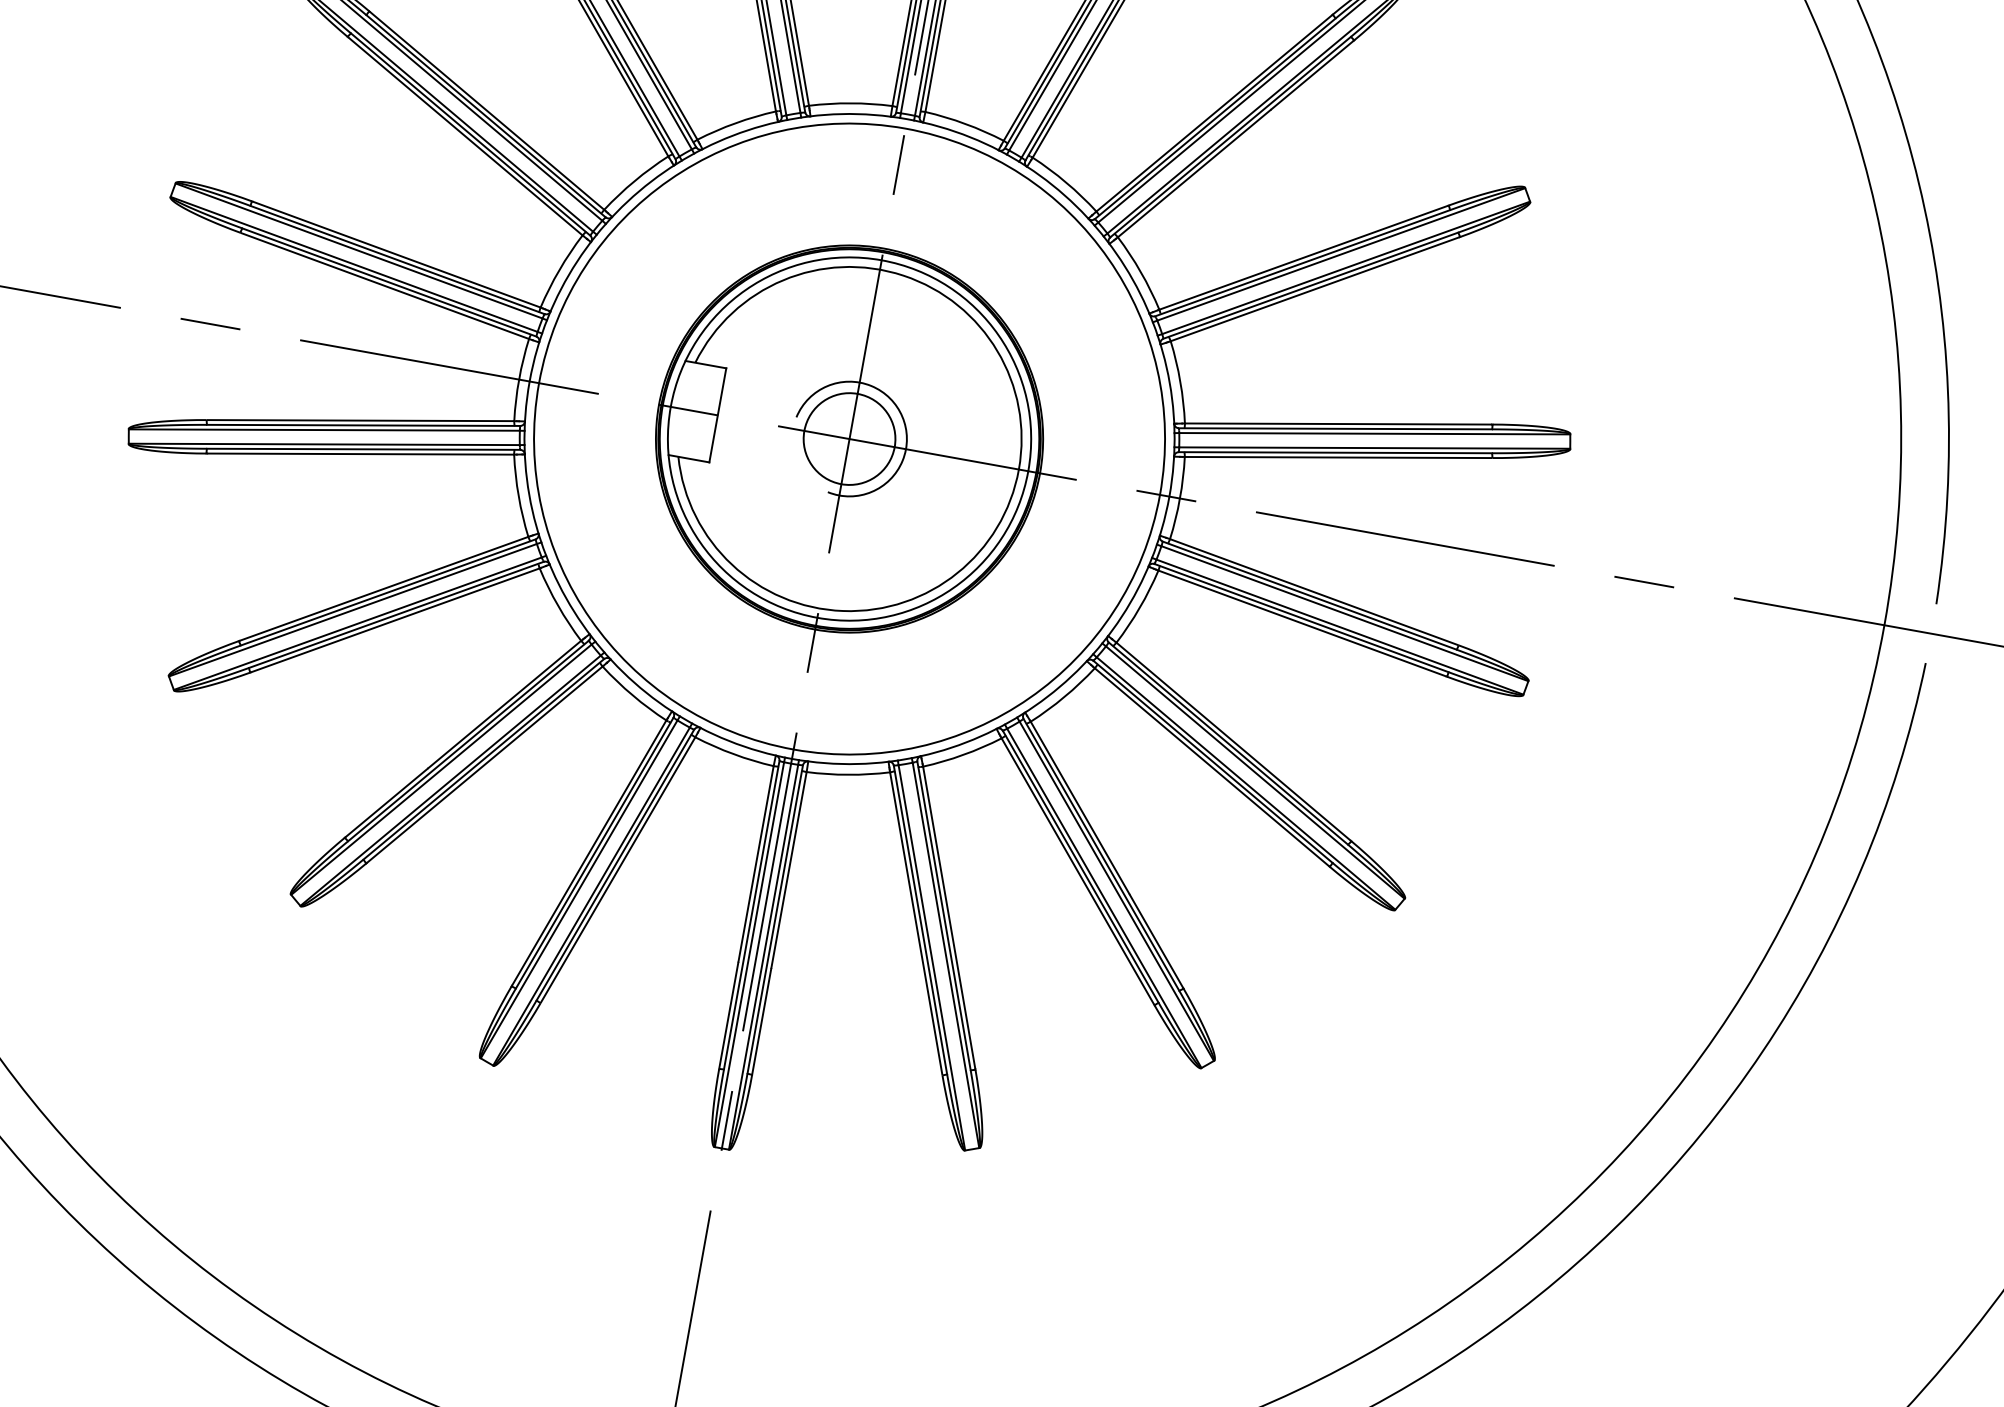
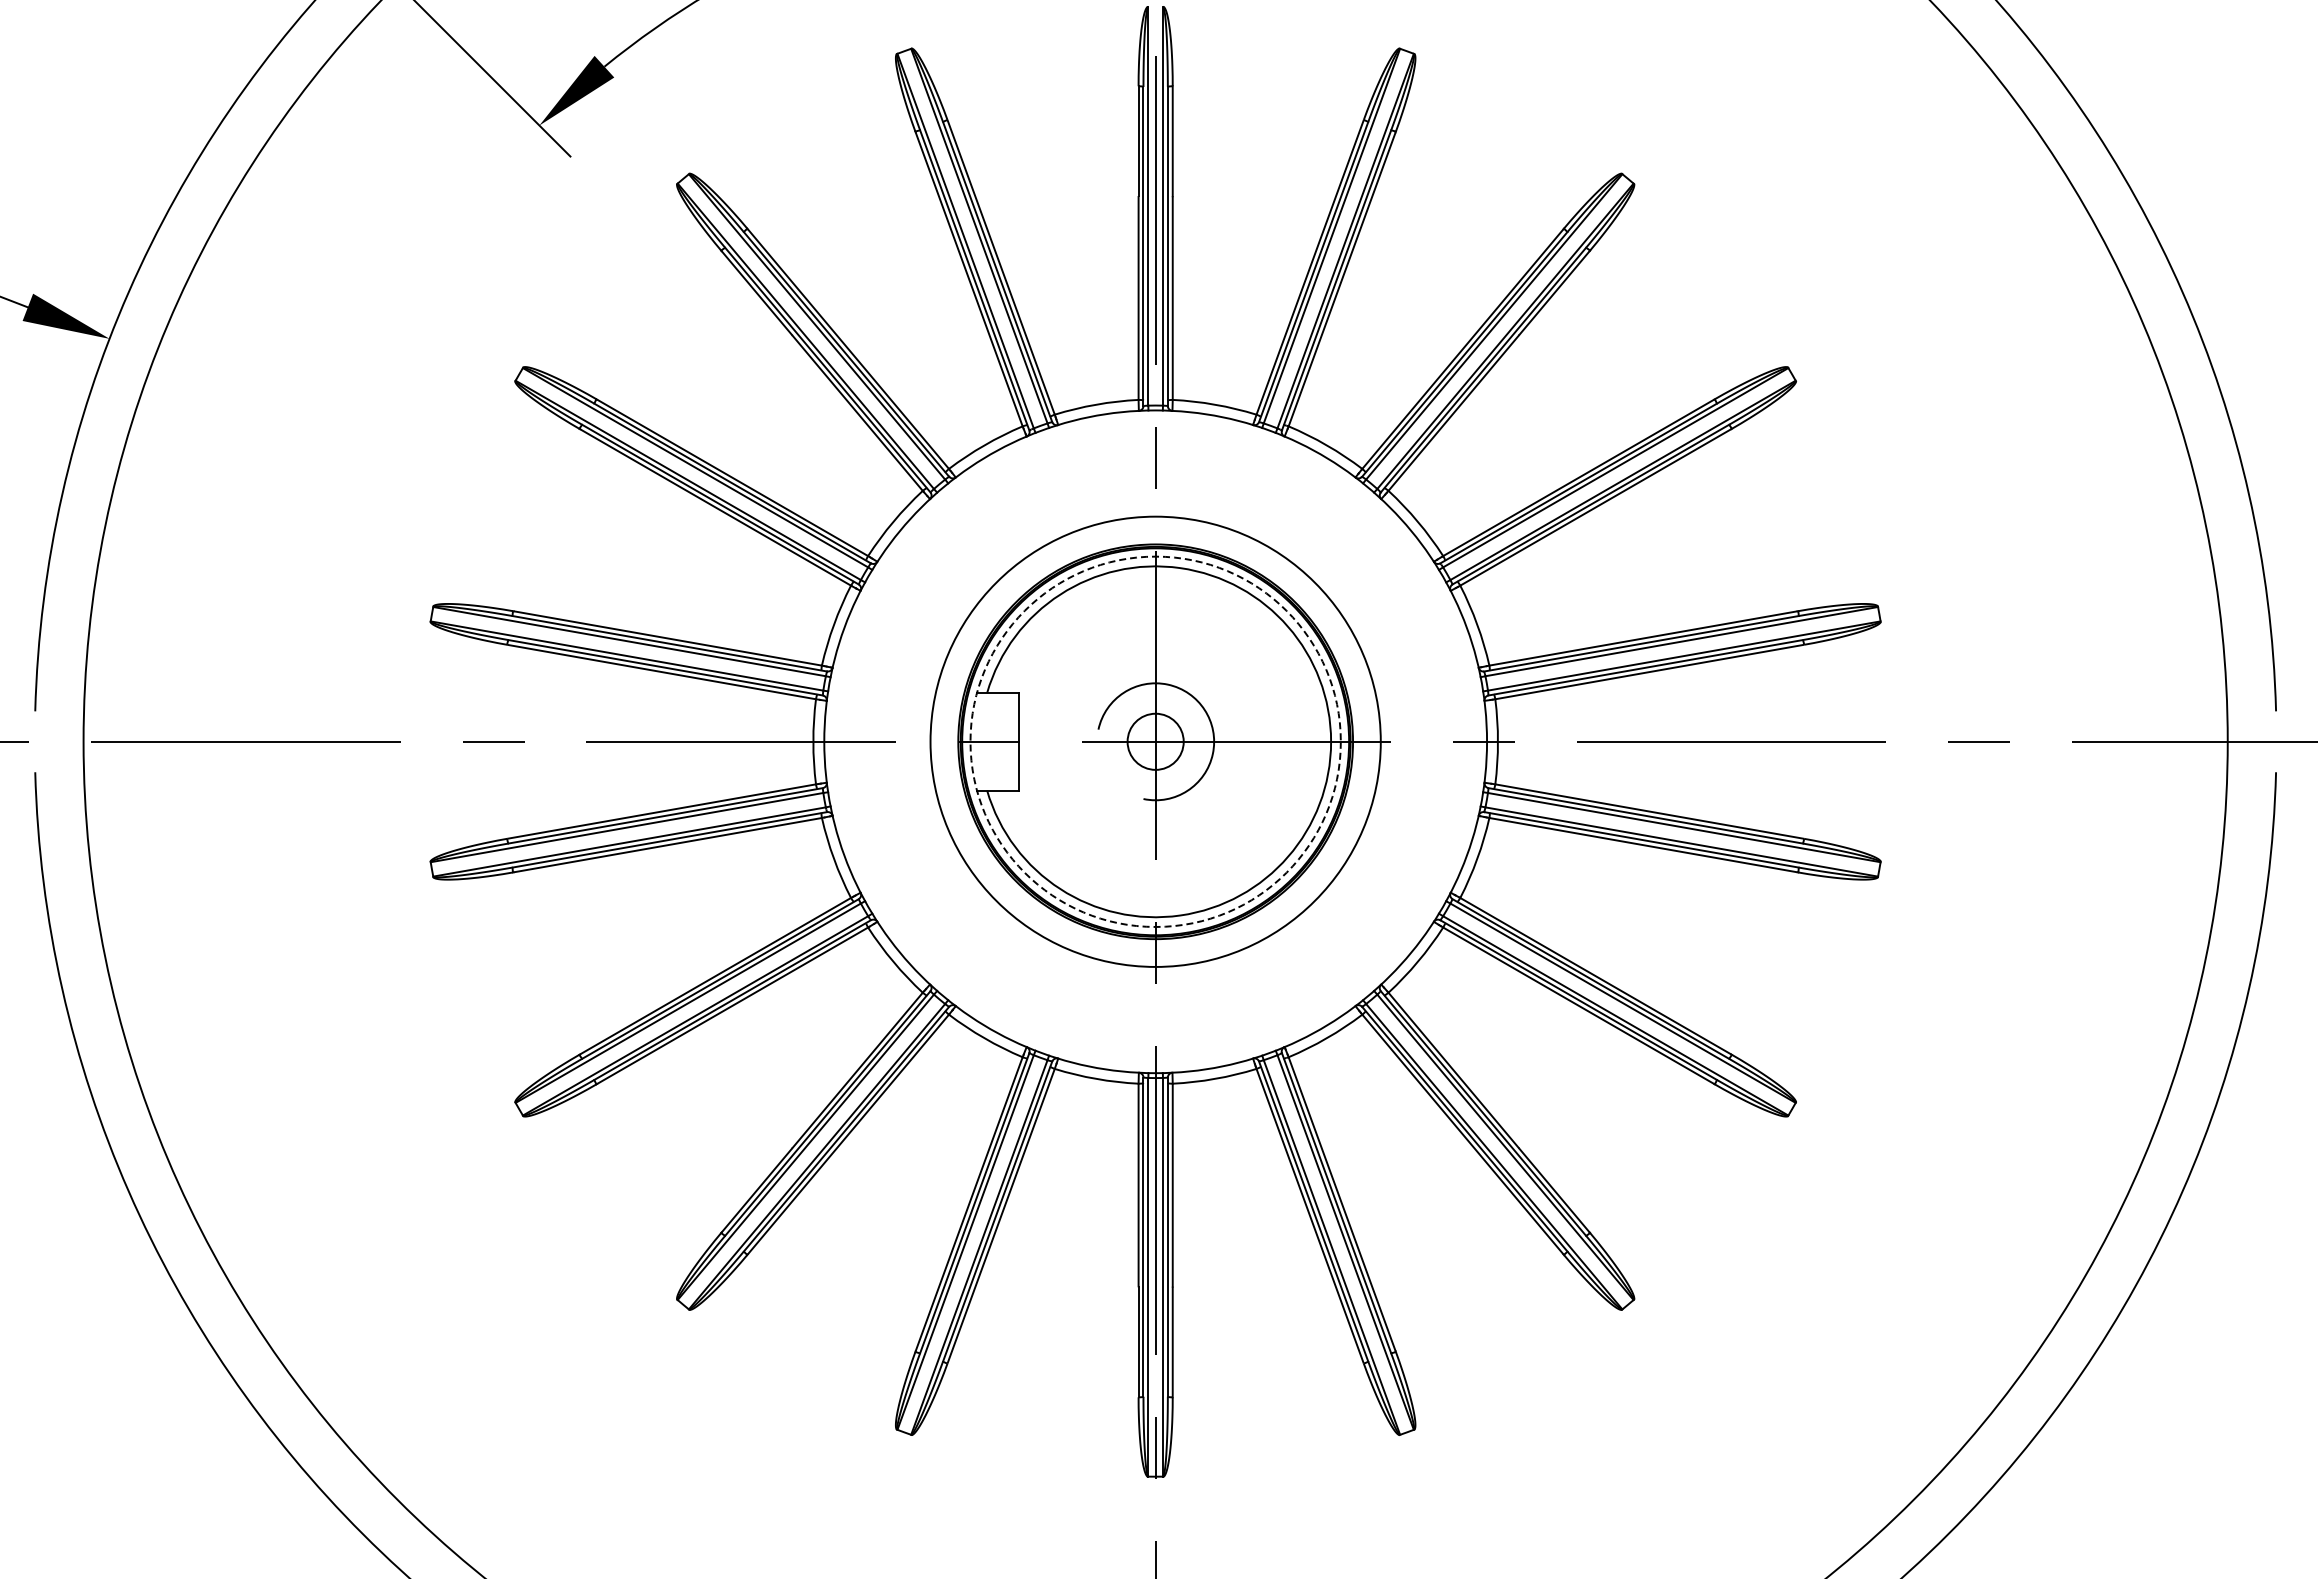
circle: (849, 438) -> (1155, 741), size x0.6
circle: (849, 438) -> (1155, 741), size x0.7
circle: (849, 438) -> (1155, 741), solid -> dashed

